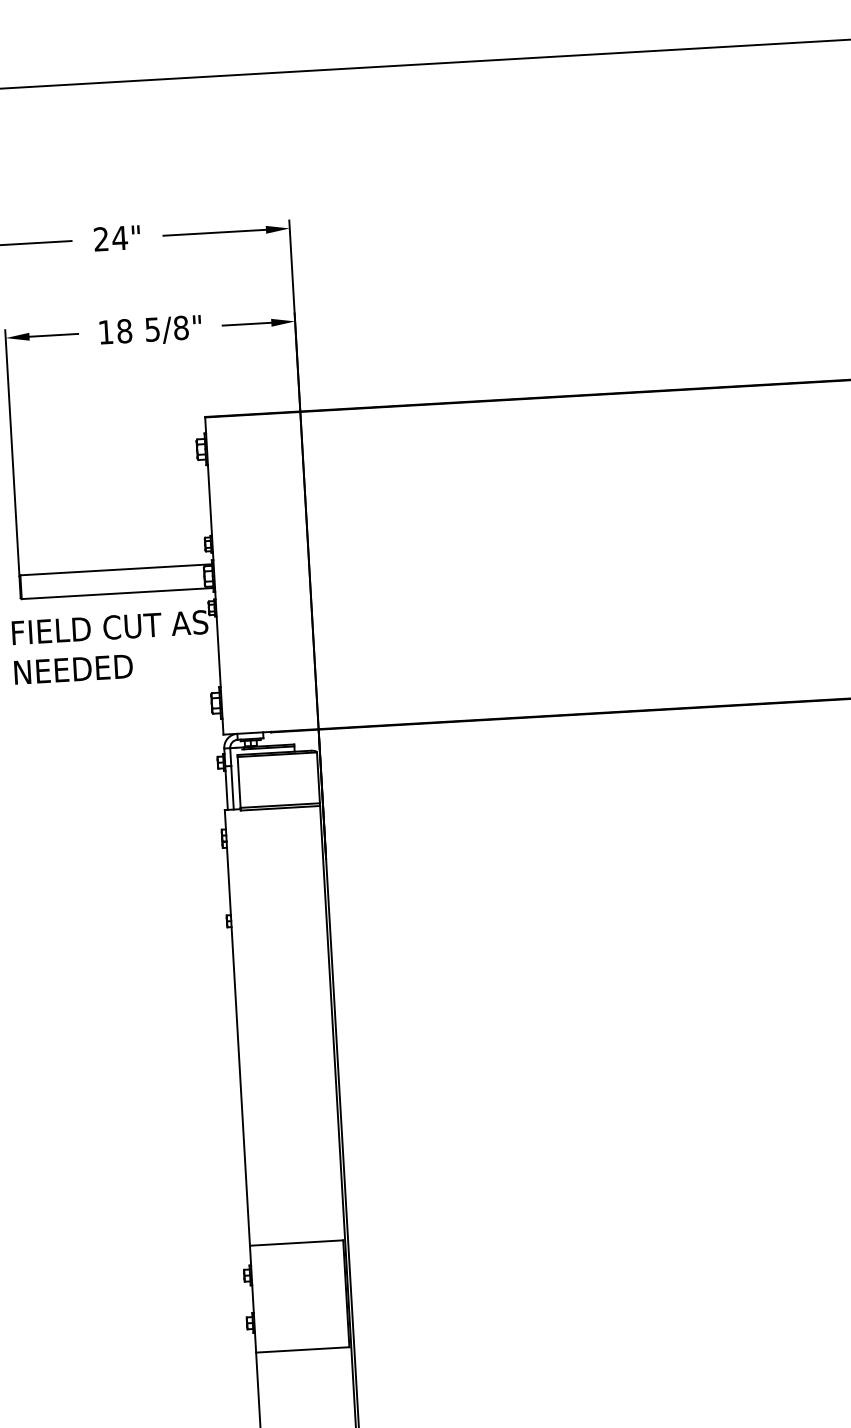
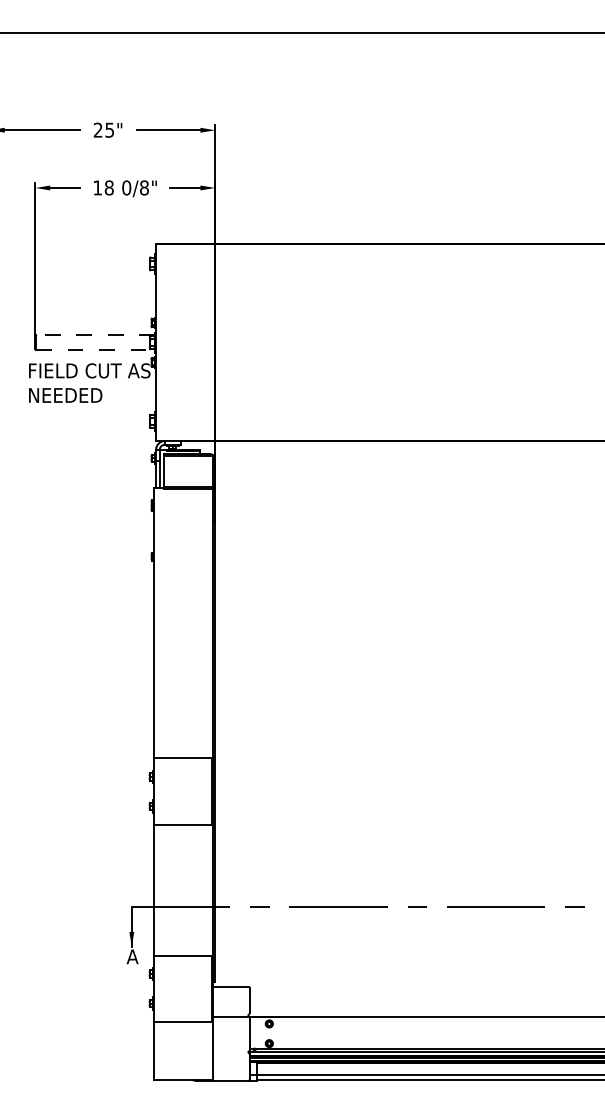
text: (119, 237) -> (109, 129), 24" -> 25"
text: (152, 328) -> (126, 187), 5/8" -> 0/8"
line: (116, 570) -> (95, 335), solid -> dashed
line: (117, 594) -> (95, 350), solid -> dashed

